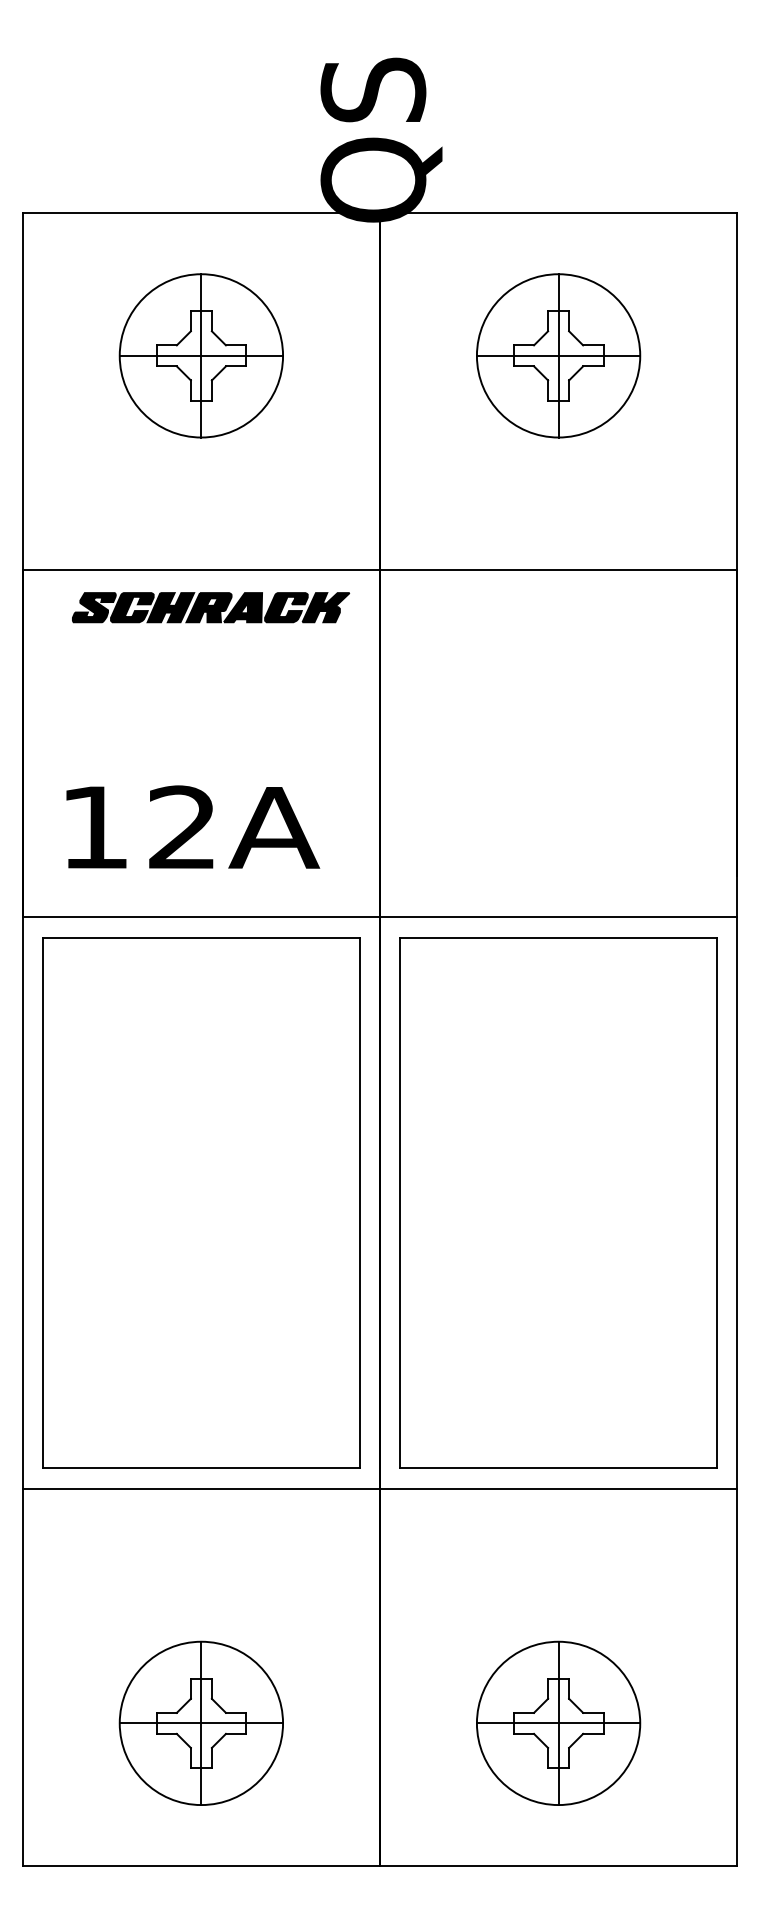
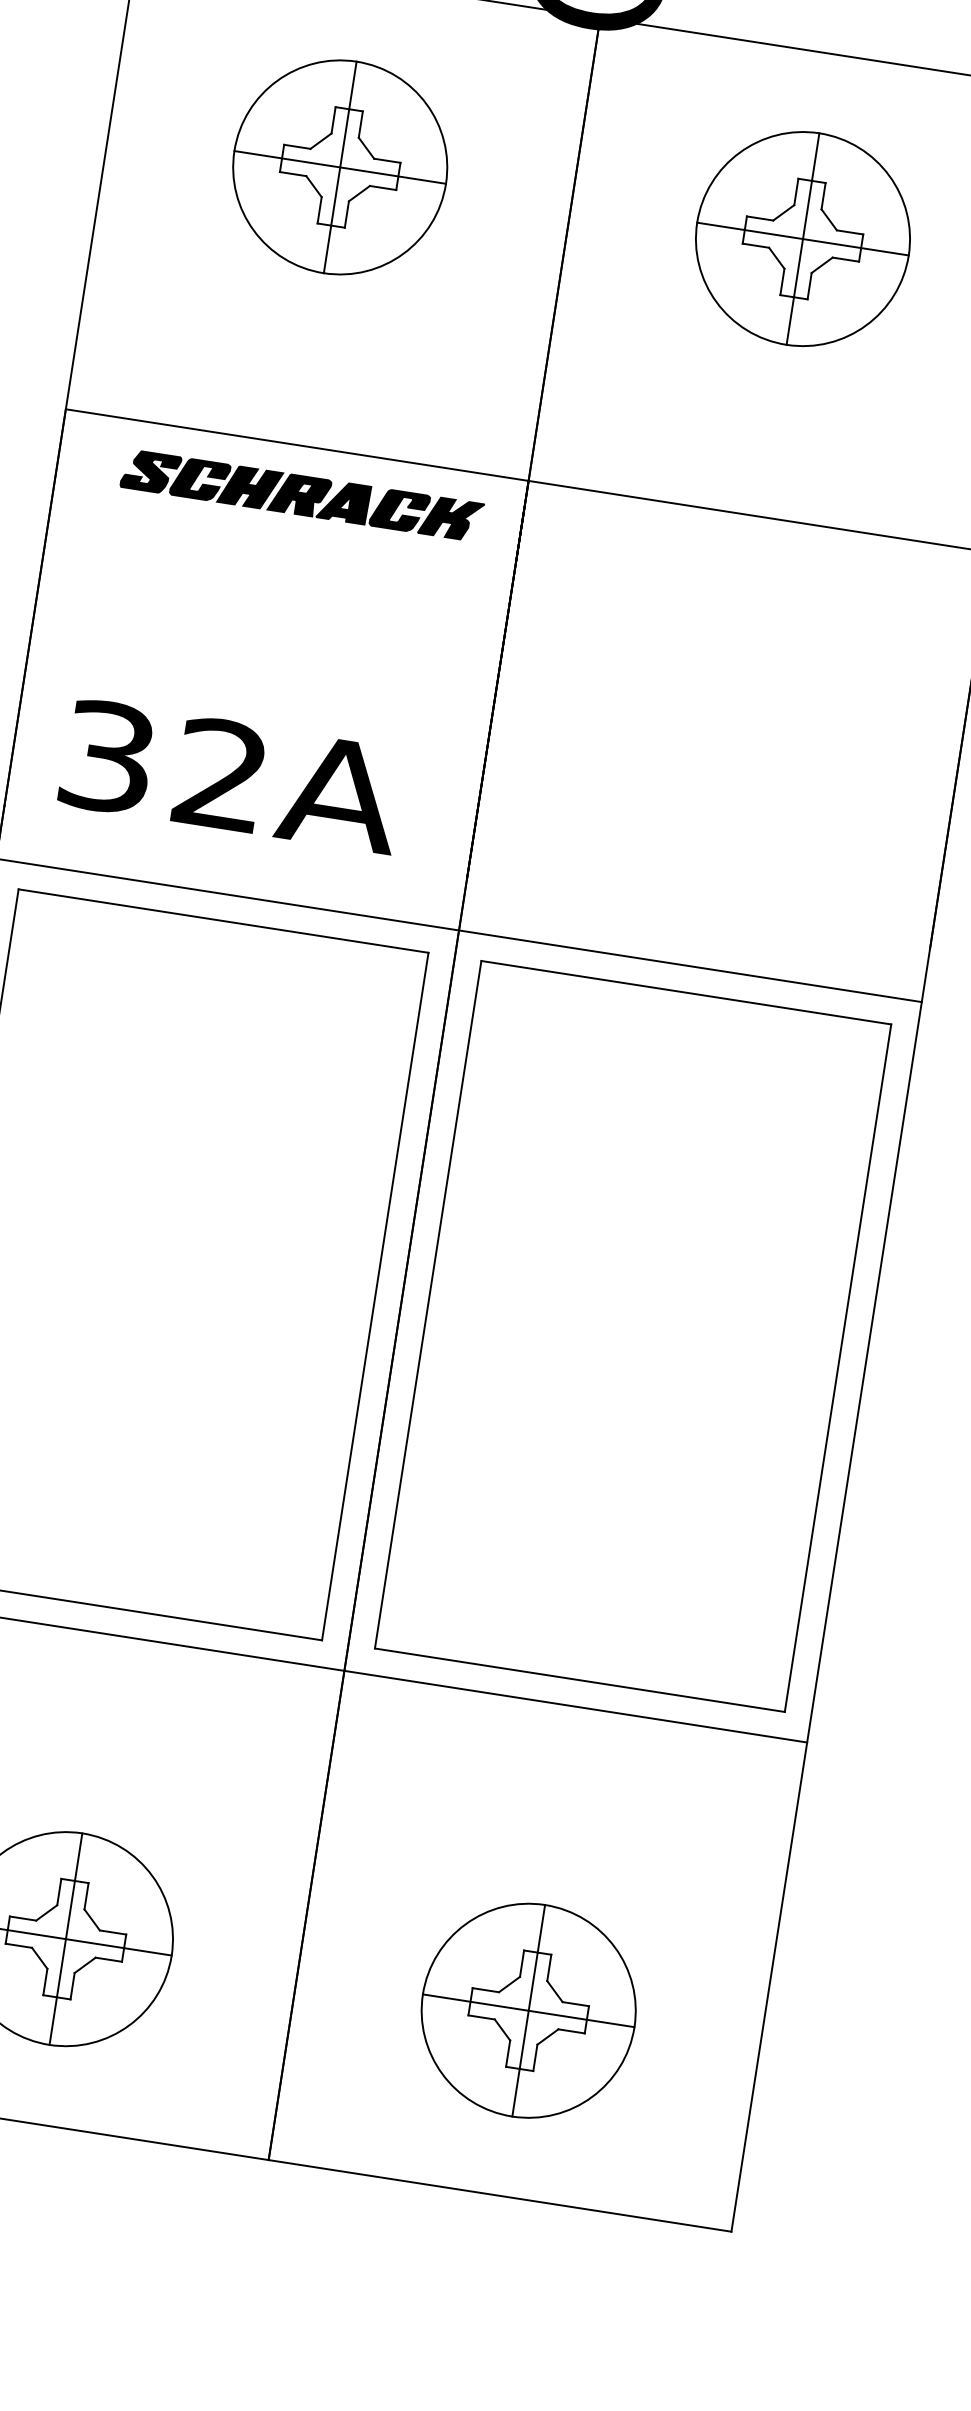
text: (94, 827) -> (107, 757), 12A -> 32A

